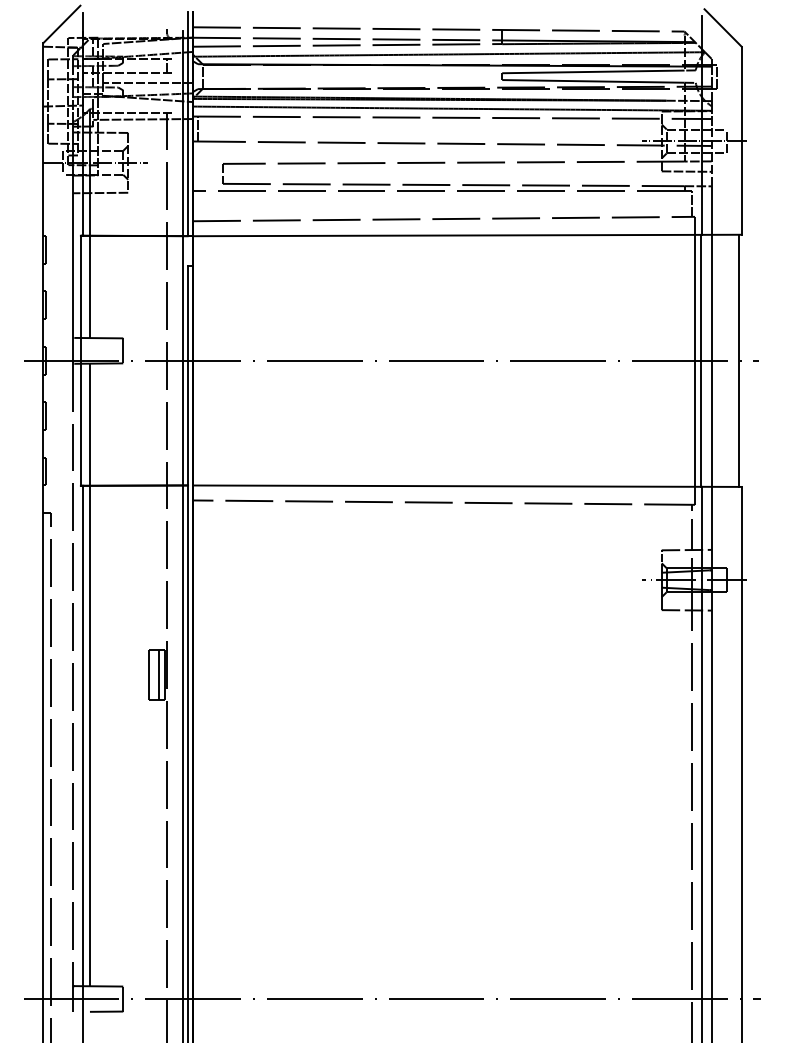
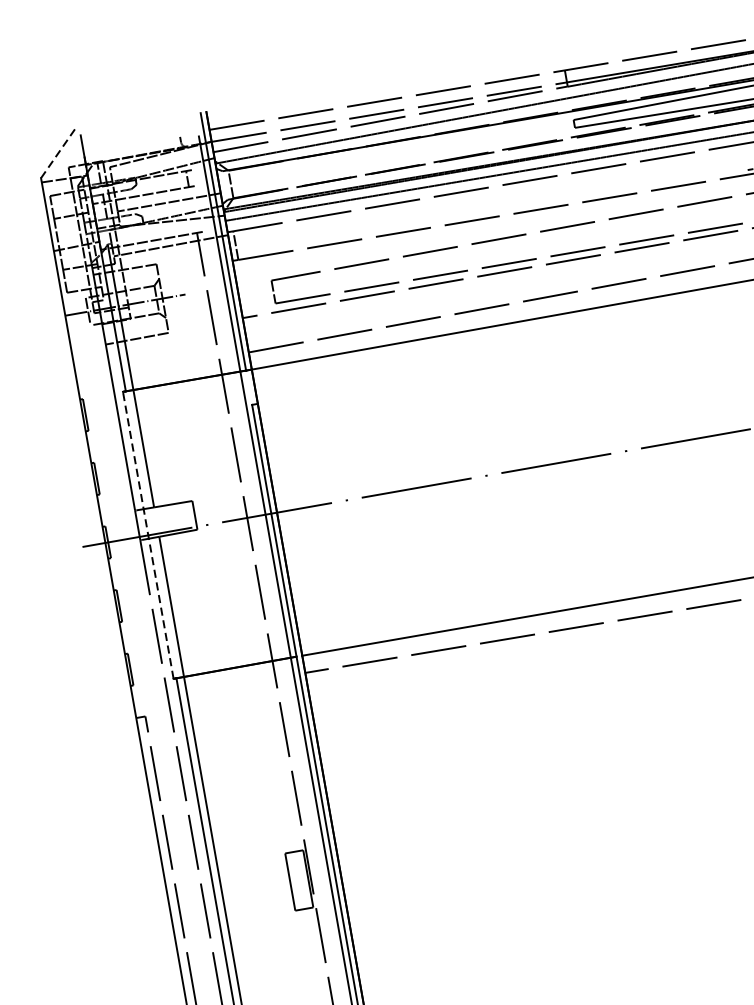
line: (62, 24) -> (59, 153), solid -> dashed
line: (80, 360) -> (147, 535), solid -> dashed
line: (159, 674) -> (302, 879), removed

